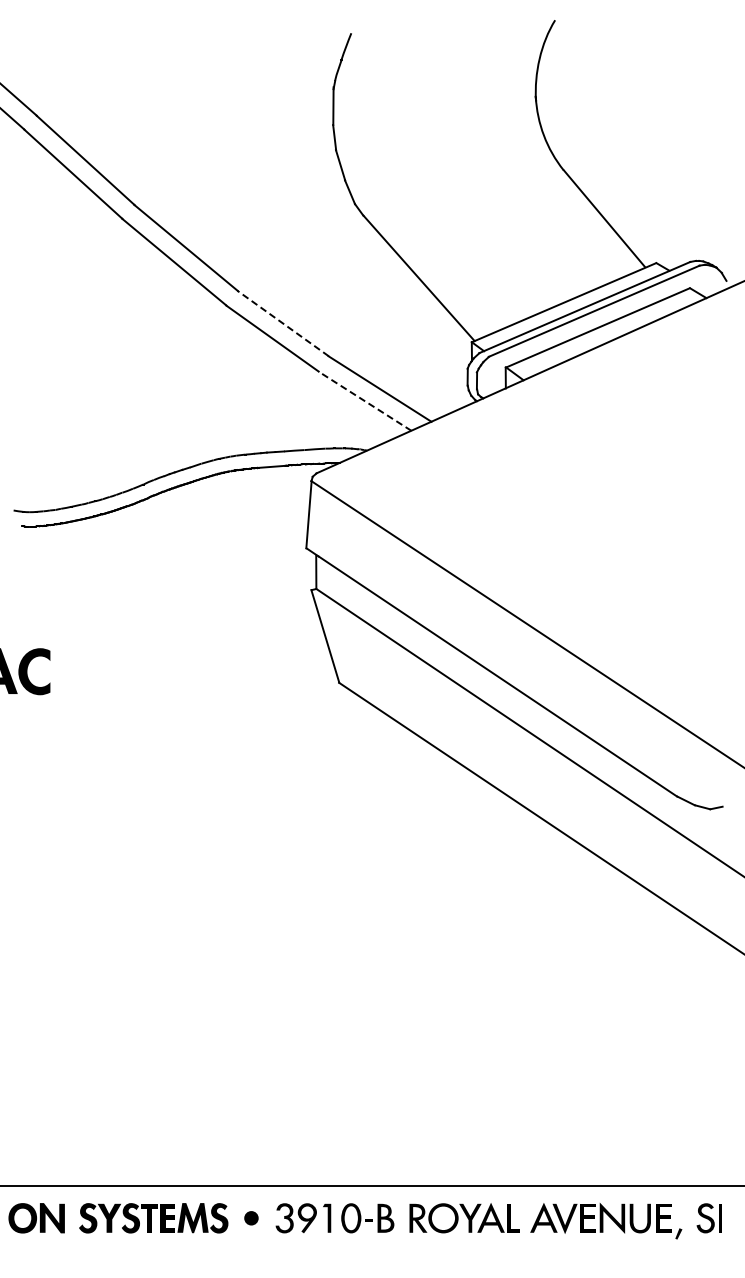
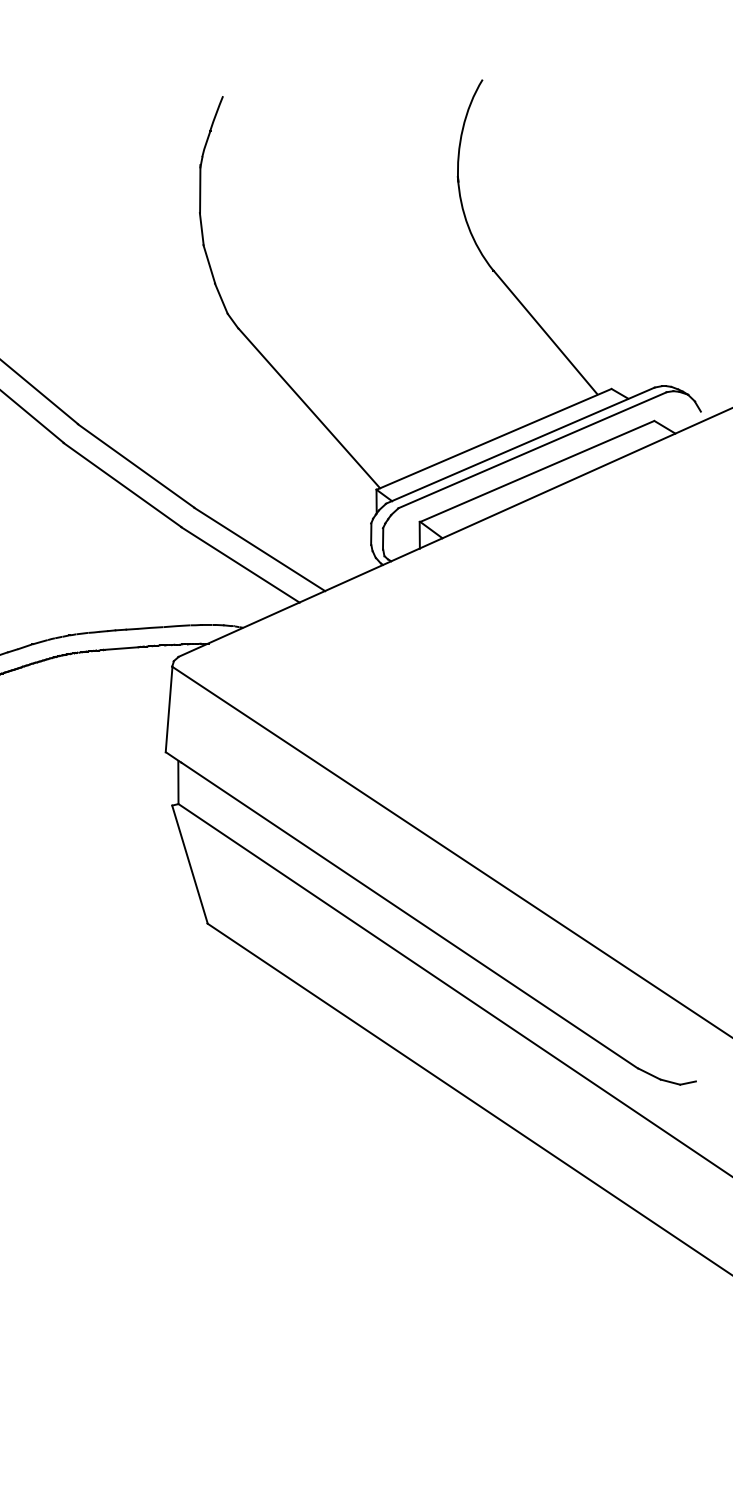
line: (282, 323) -> (135, 465), dashed -> solid
line: (364, 400) -> (239, 563), dashed -> solid

